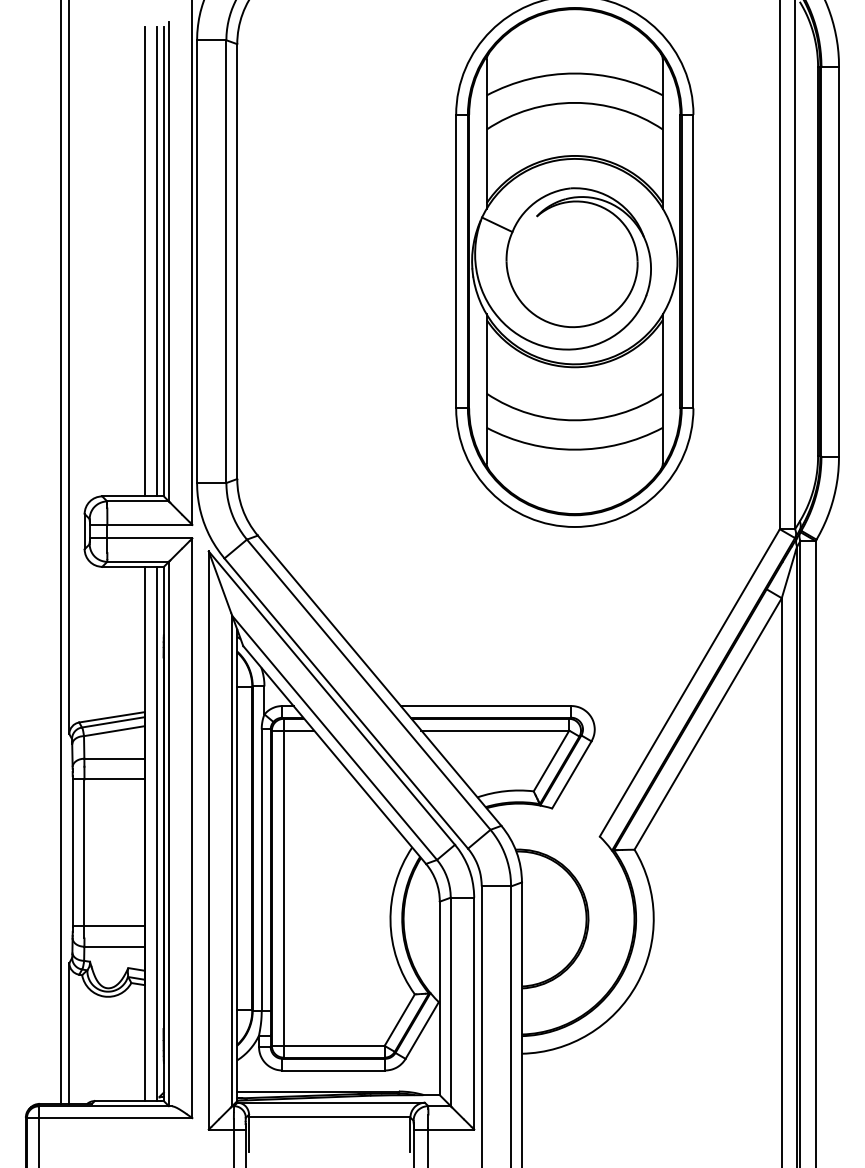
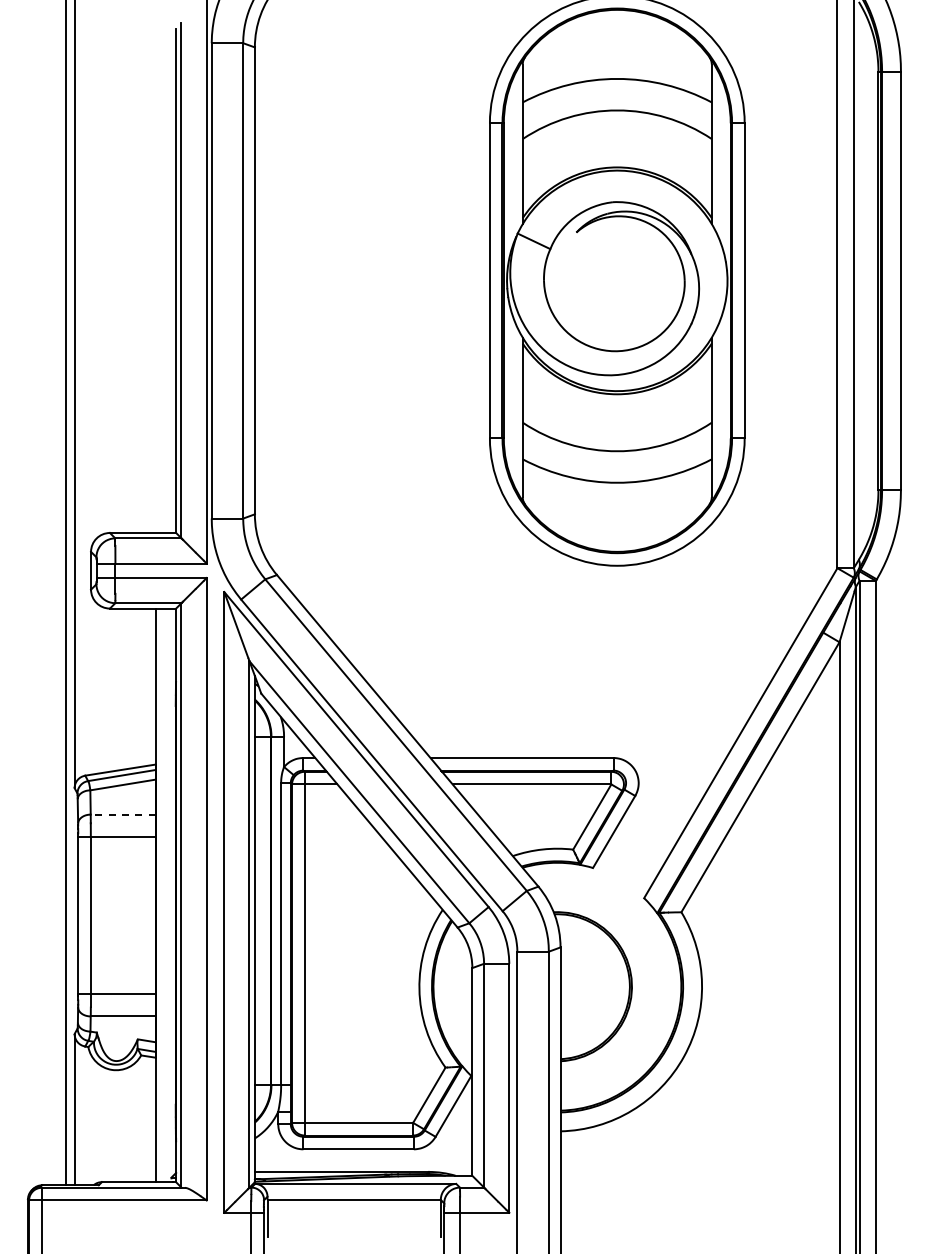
line: (145, 261) -> (156, 280), removed
line: (156, 261) -> (168, 280), removed
line: (113, 758) -> (122, 814), solid -> dashed
line: (156, 834) -> (168, 895), removed

